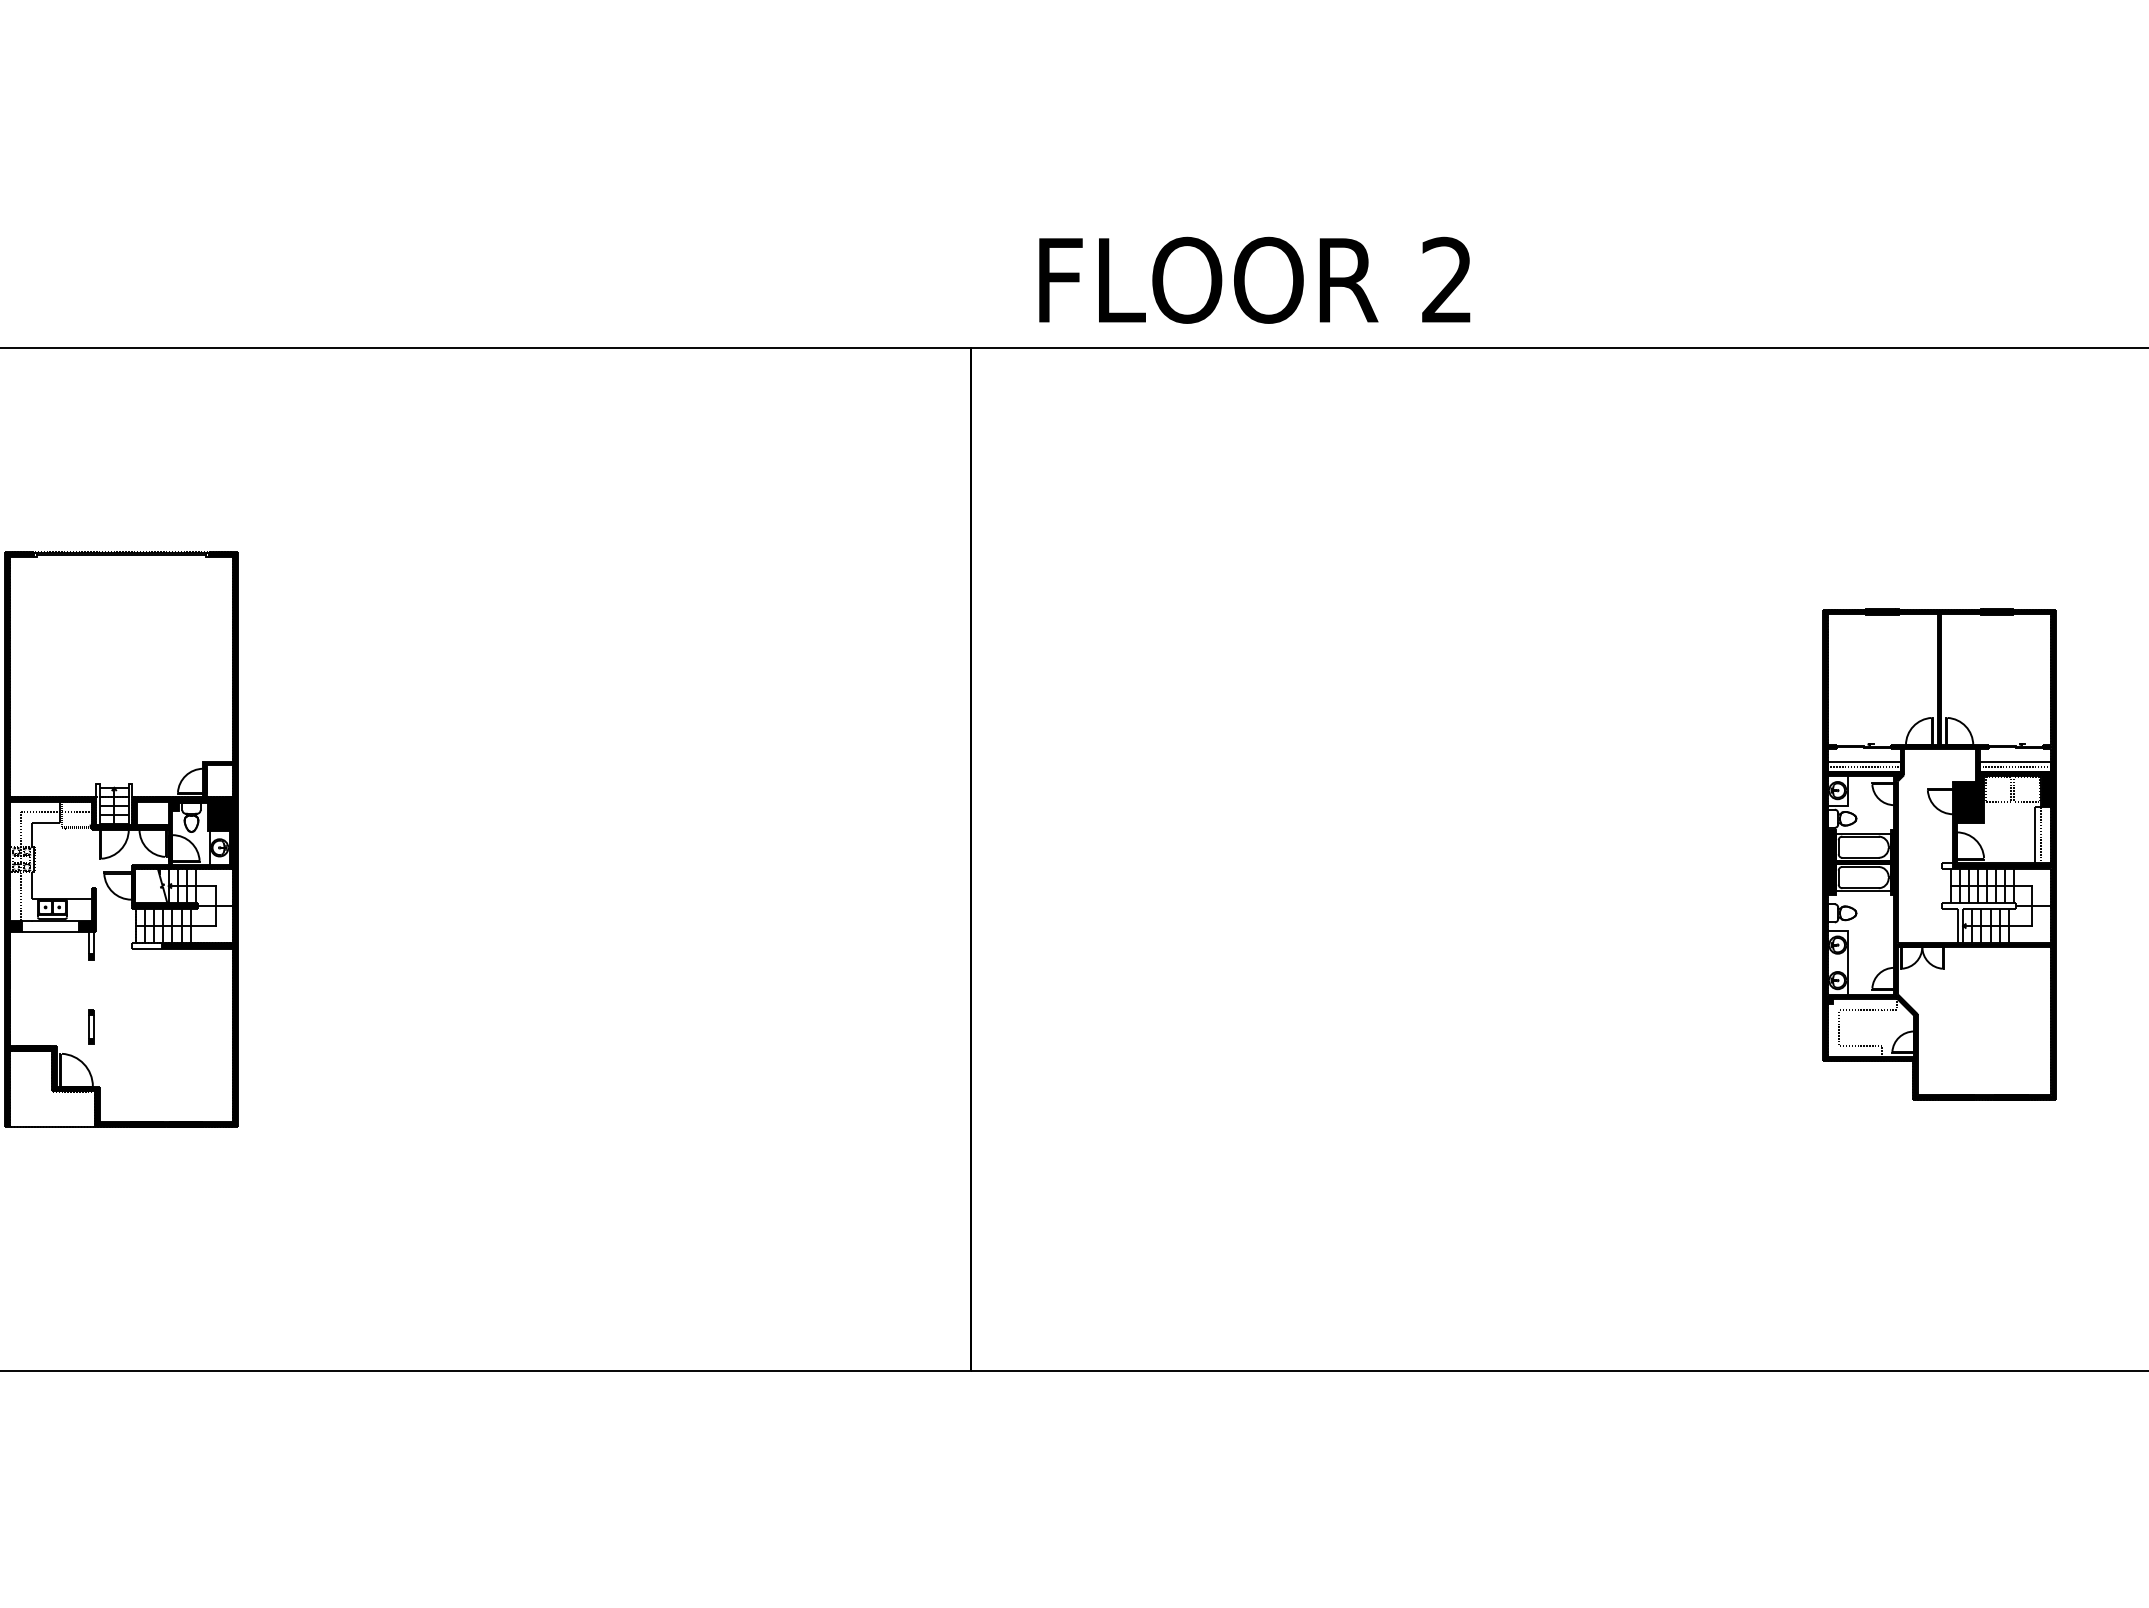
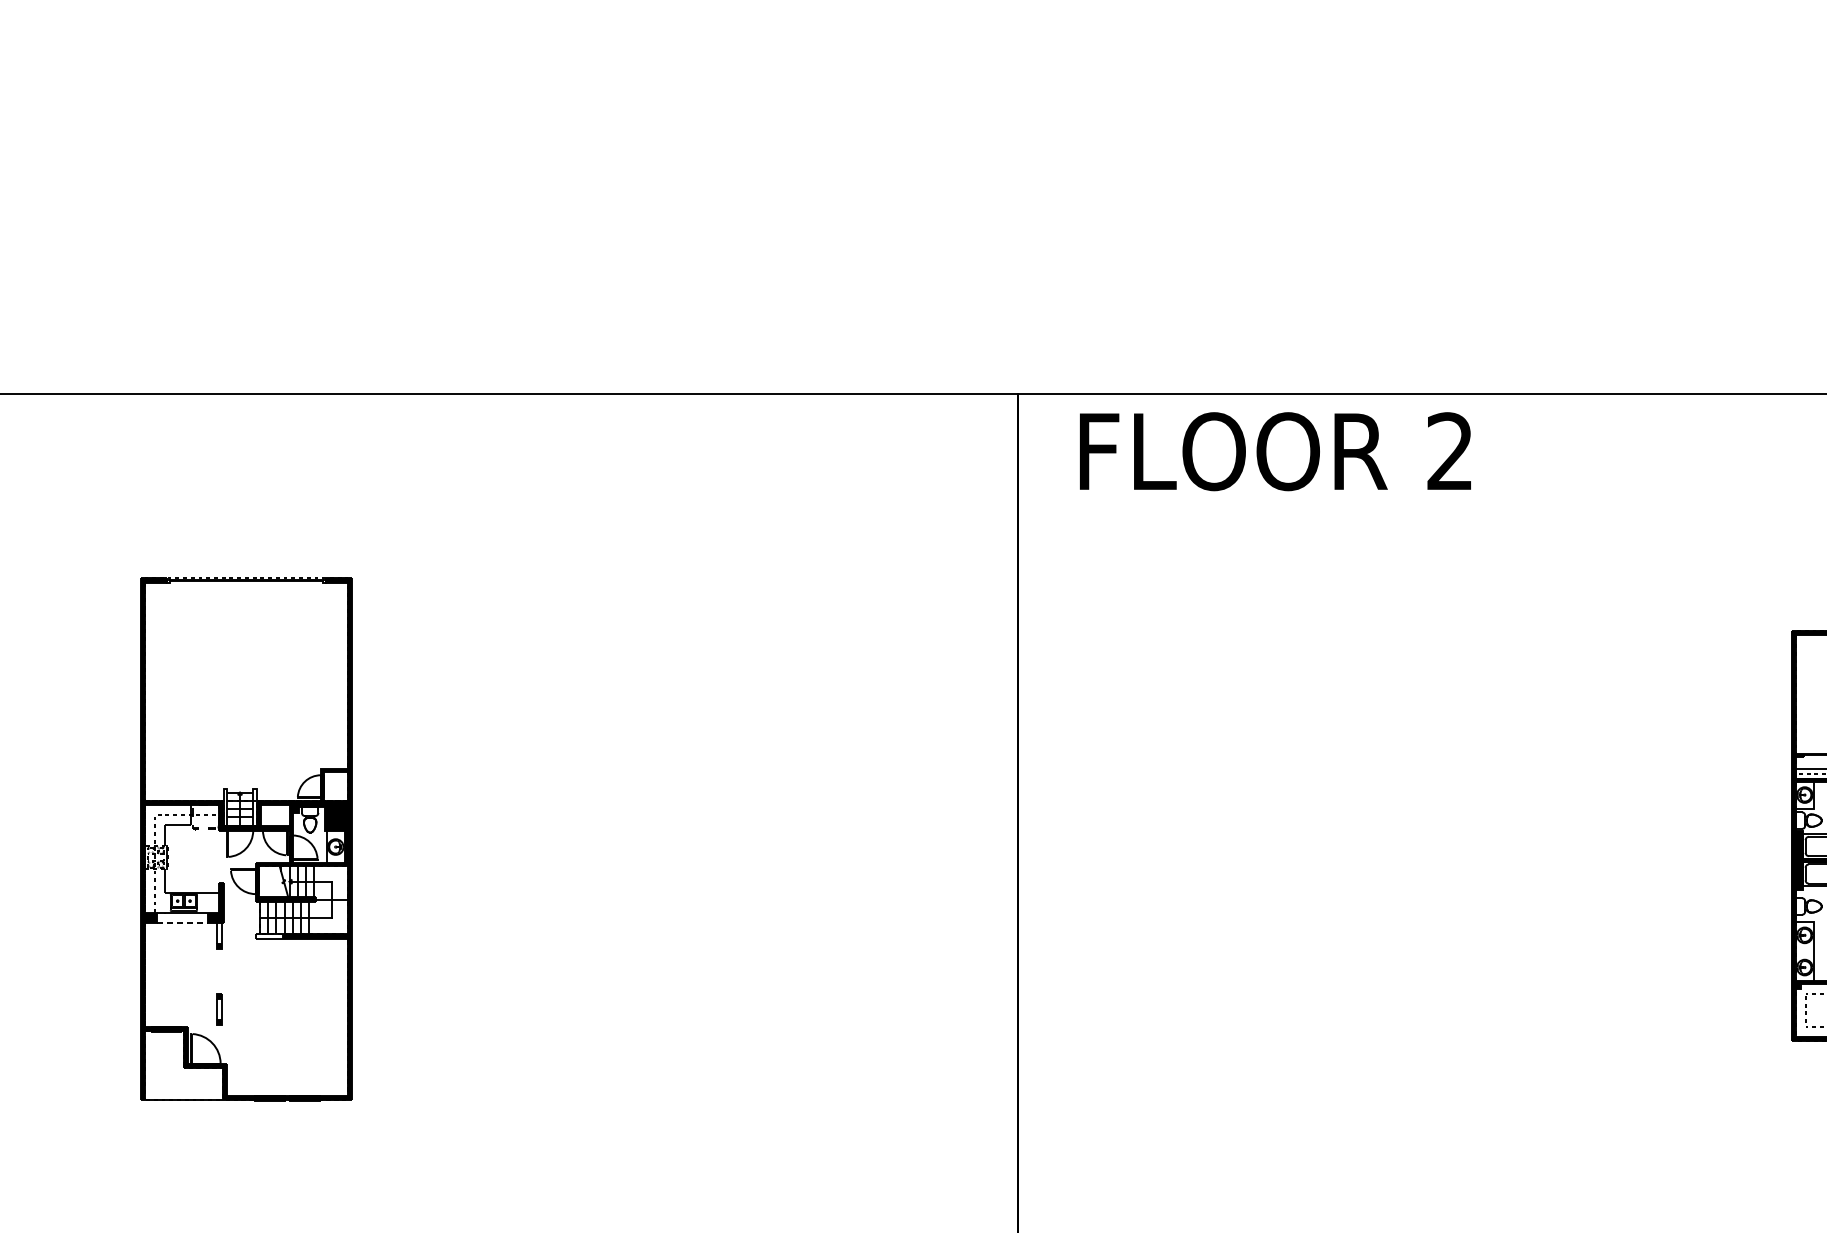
text: (1254, 279) -> (1275, 450), moved
line: (51, 931) -> (183, 922), solid -> dashed

